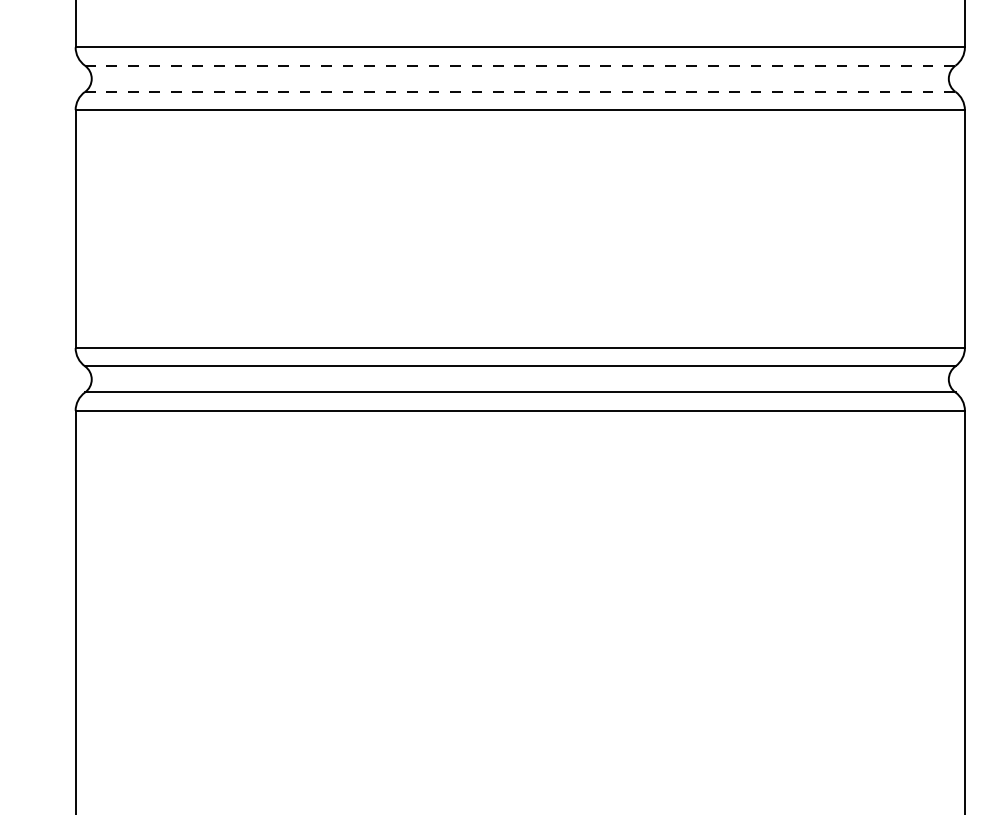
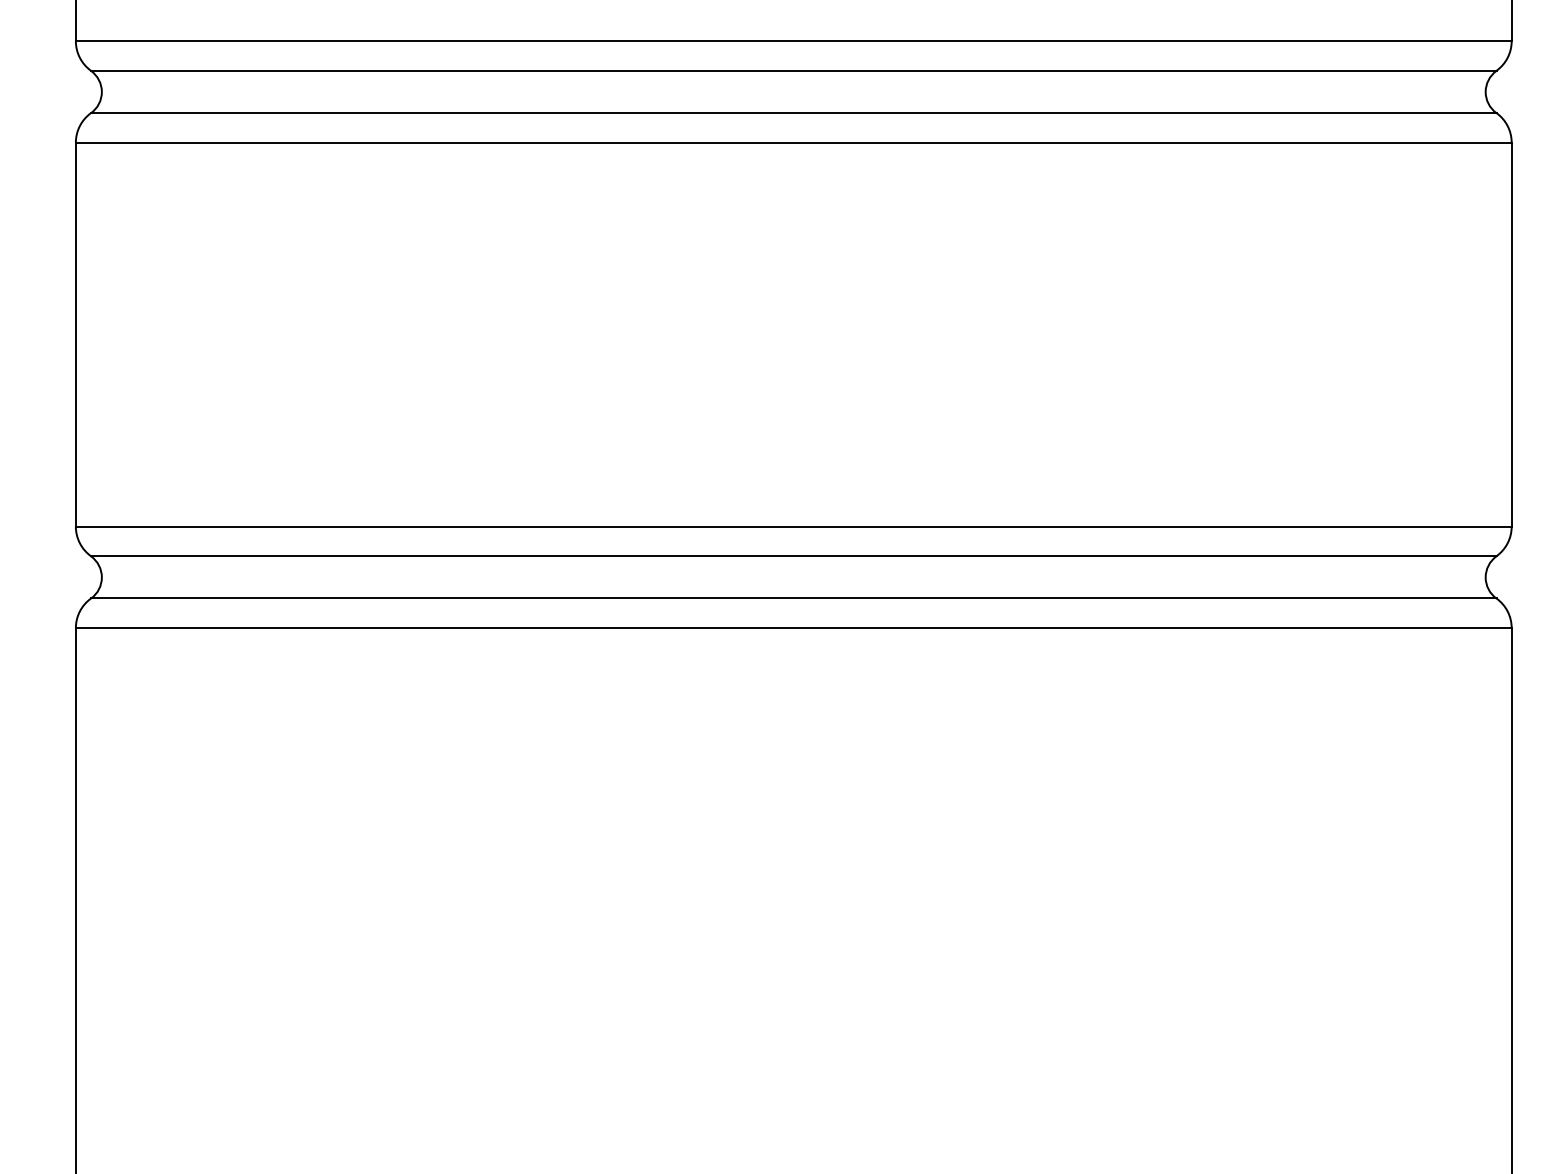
line: (520, 65) -> (794, 70), dashed -> solid
line: (520, 91) -> (794, 112), dashed -> solid

